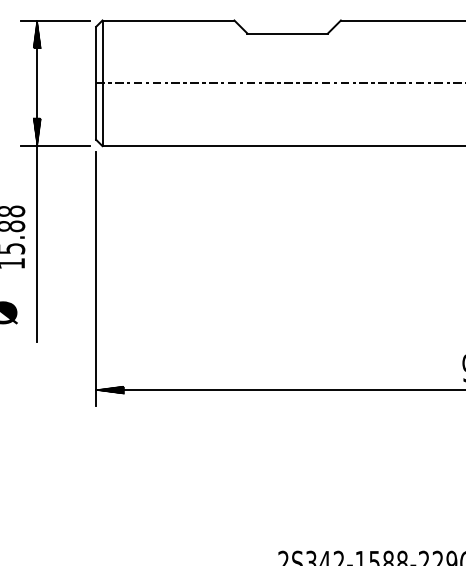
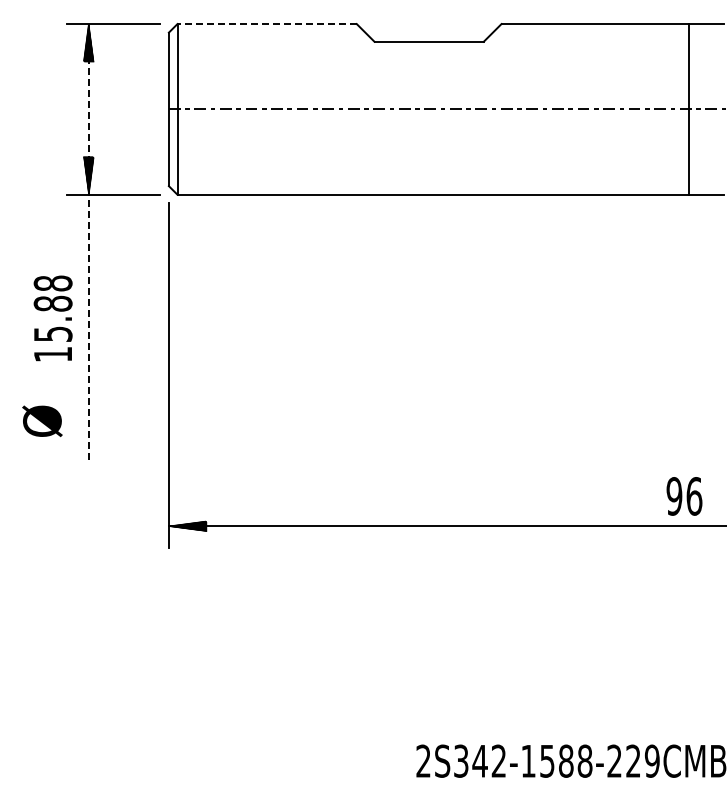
line: (168, 20) -> (267, 24), solid -> dashed
line: (36, 181) -> (88, 242), solid -> dashed

